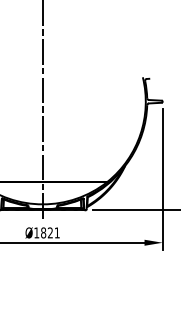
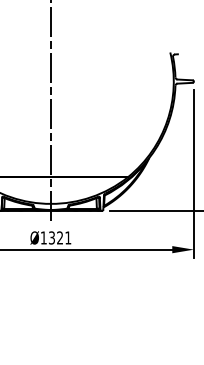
text: (43, 232) -> (51, 237), Ø1821 -> Ø1321

